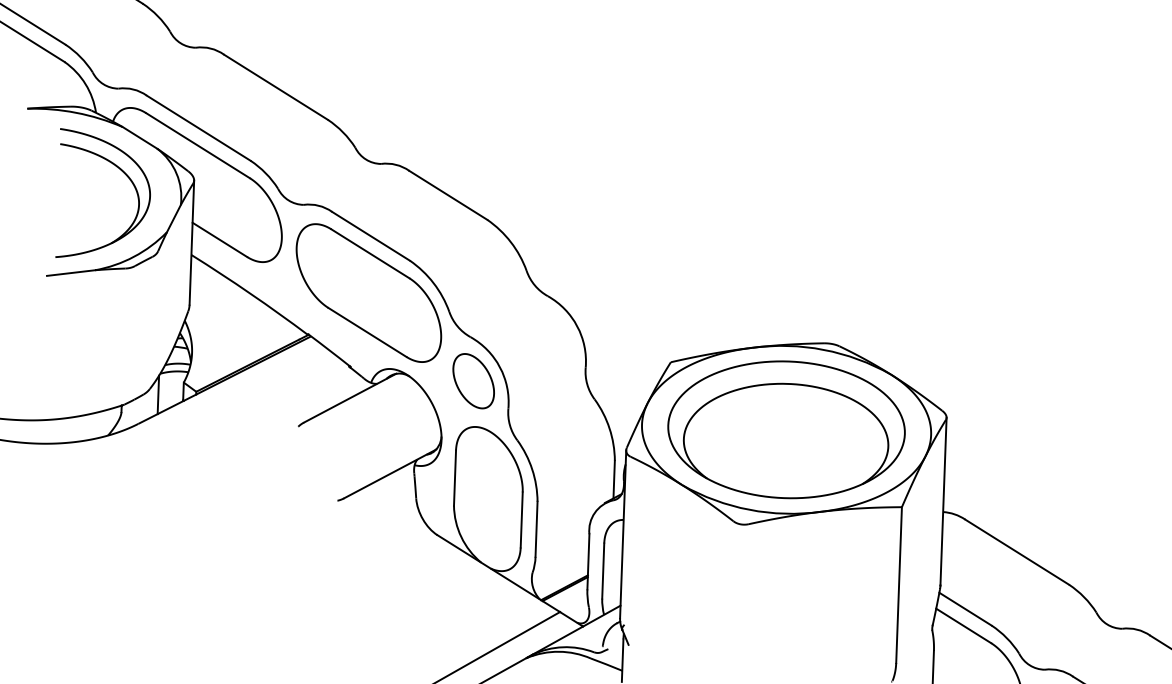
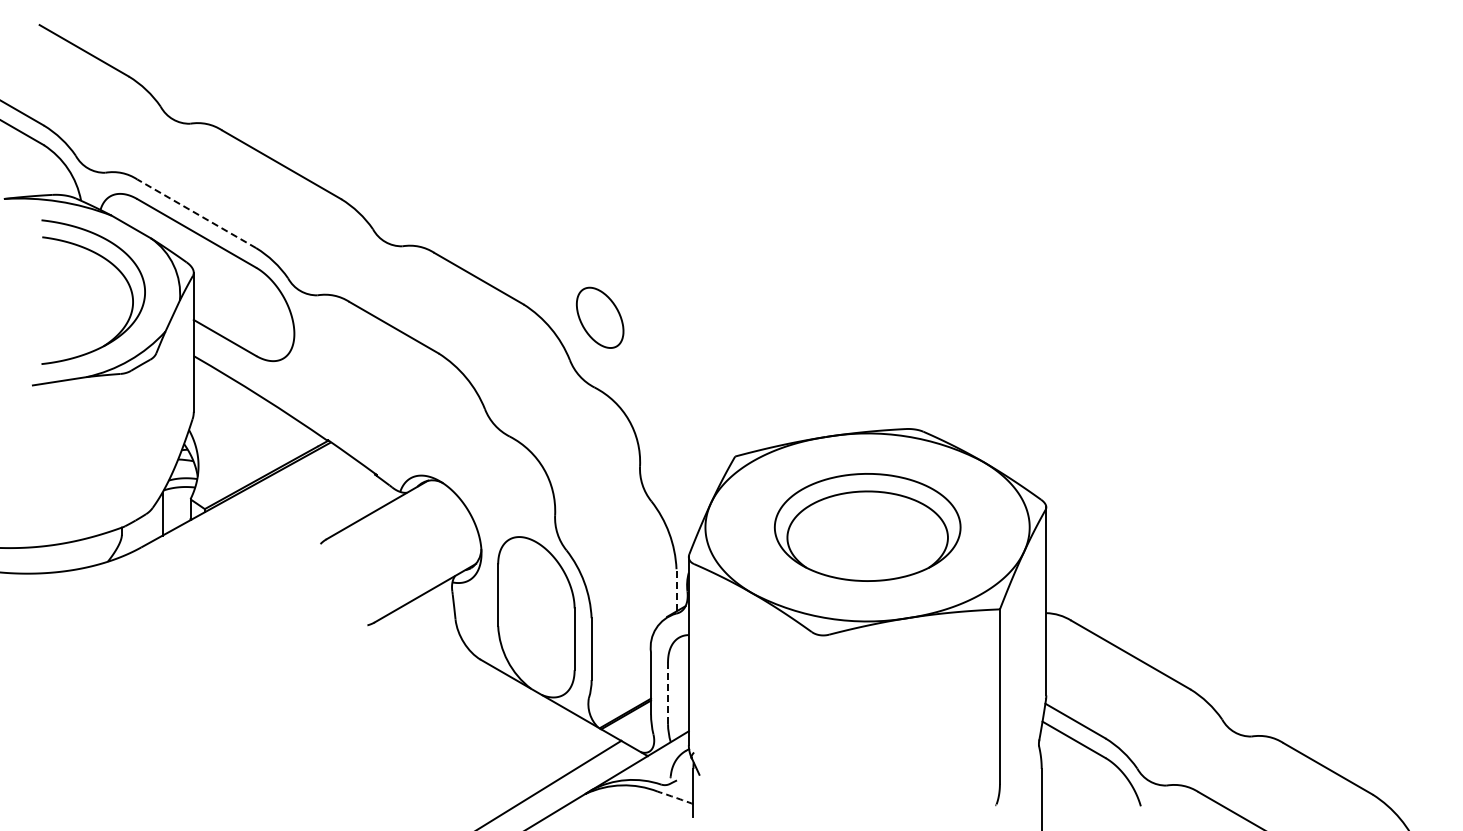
line: (198, 127) -> (196, 213), solid -> dashed
part: (368, 293) -> (393, 391), removed
part: (474, 380) -> (600, 317), moved
part: (786, 429) -> (867, 527), size x0.7
line: (614, 478) -> (676, 589), solid -> dashed
line: (603, 571) -> (668, 693), solid -> dashed
arc: (606, 664) -> (675, 797), solid -> dashed

